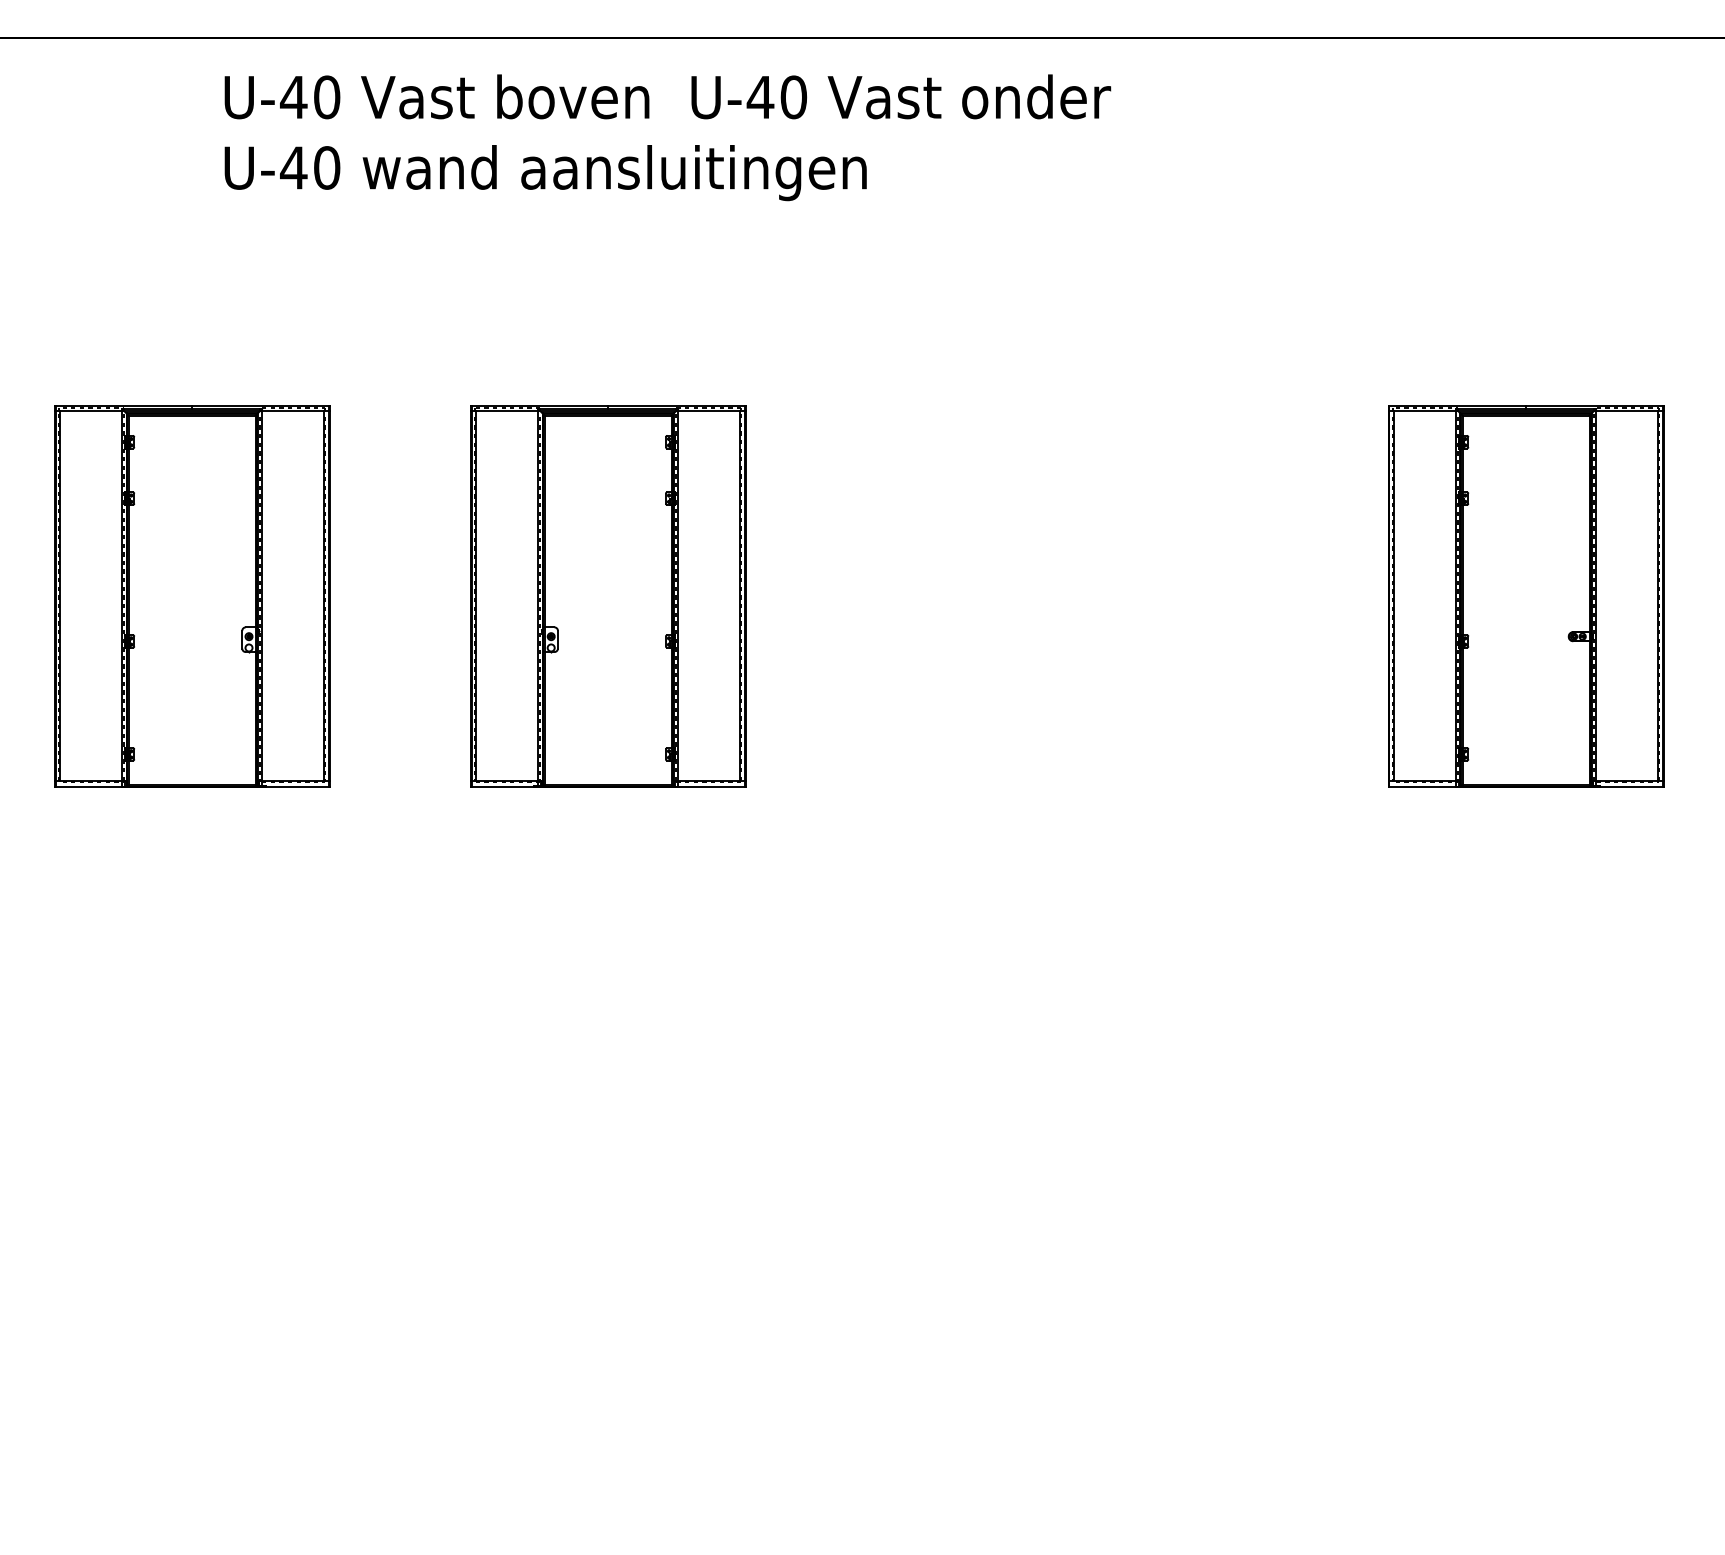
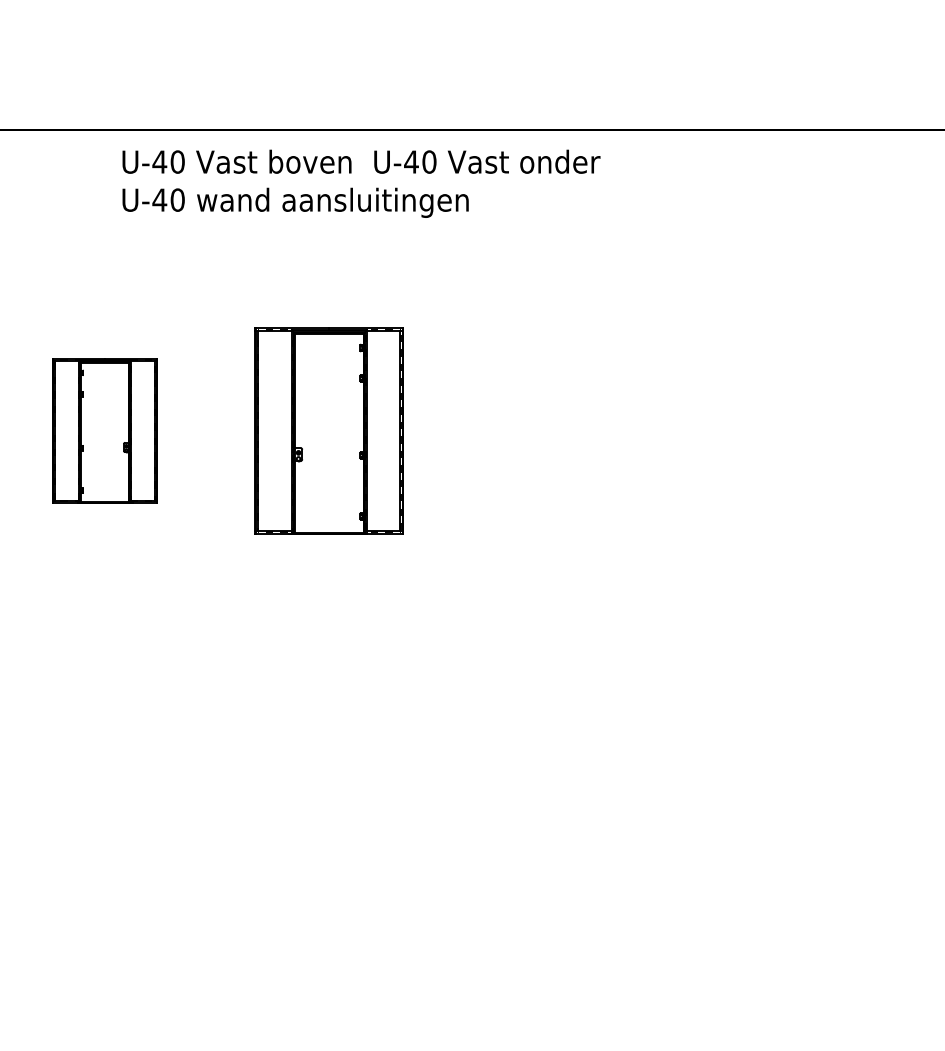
part: (191, 595) -> (104, 430), size x0.7
part: (1524, 595) -> (823, 430), removed

